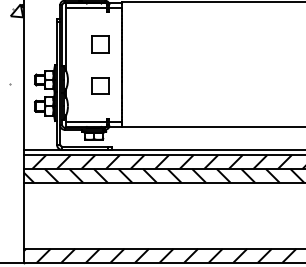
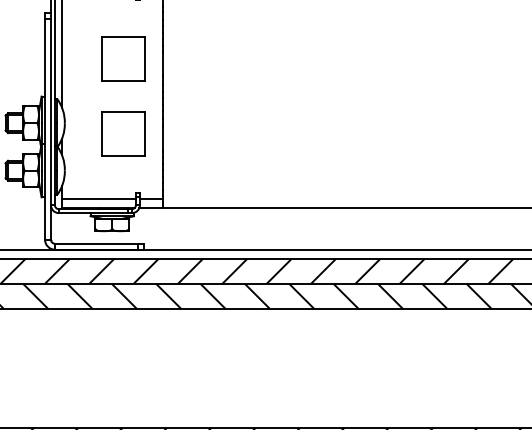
part: (99, 43) -> (121, 57), size x1.43
part: (99, 85) -> (121, 133), size x1.43

